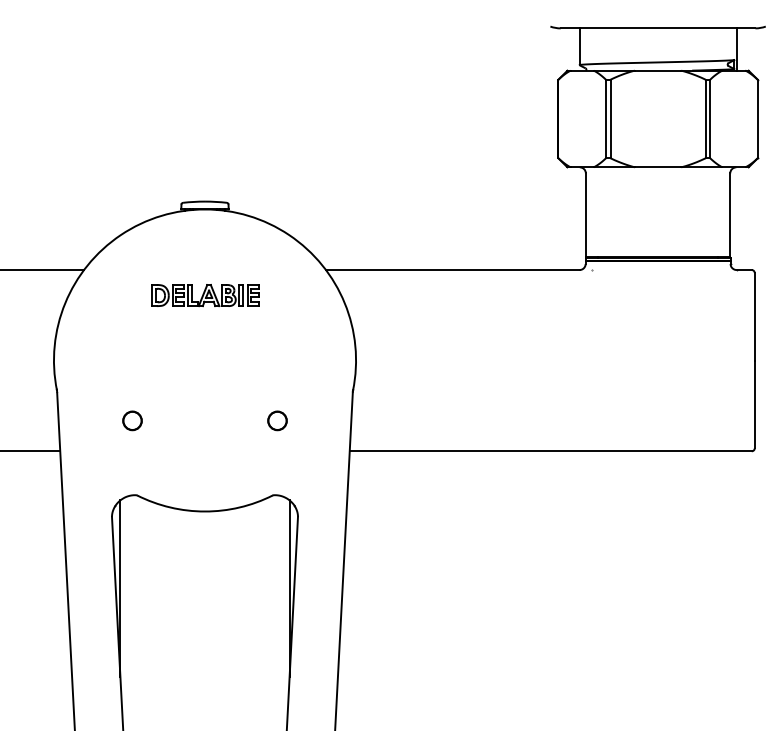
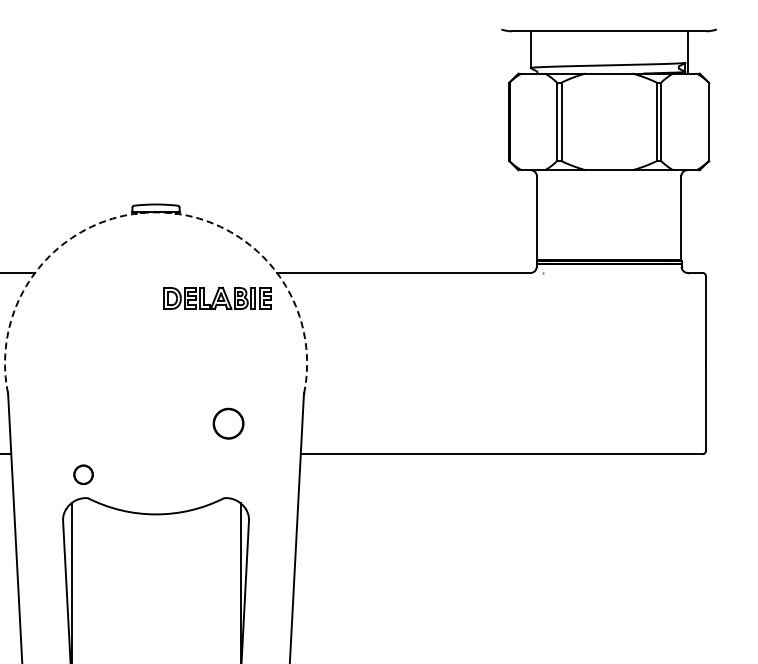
arc: (205, 209) -> (156, 212), solid -> dashed
part: (205, 295) -> (217, 298), moved
part: (132, 420) -> (83, 474), moved
part: (277, 420) -> (228, 423), size x1.6

